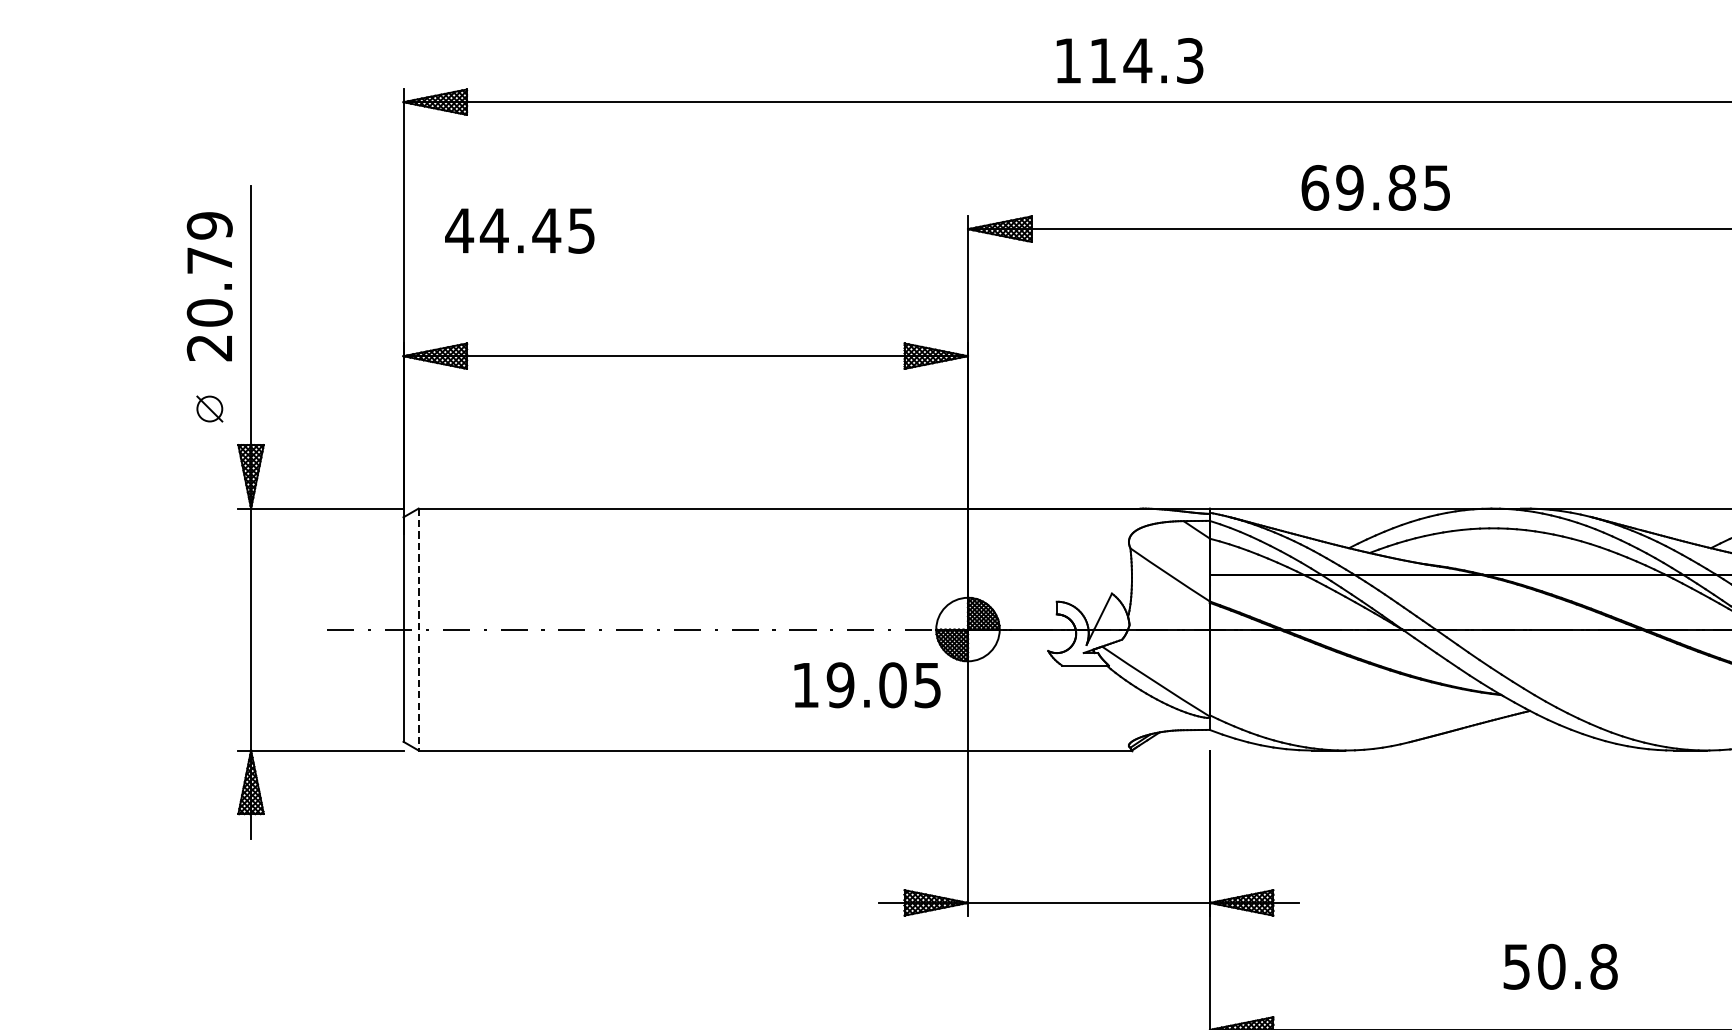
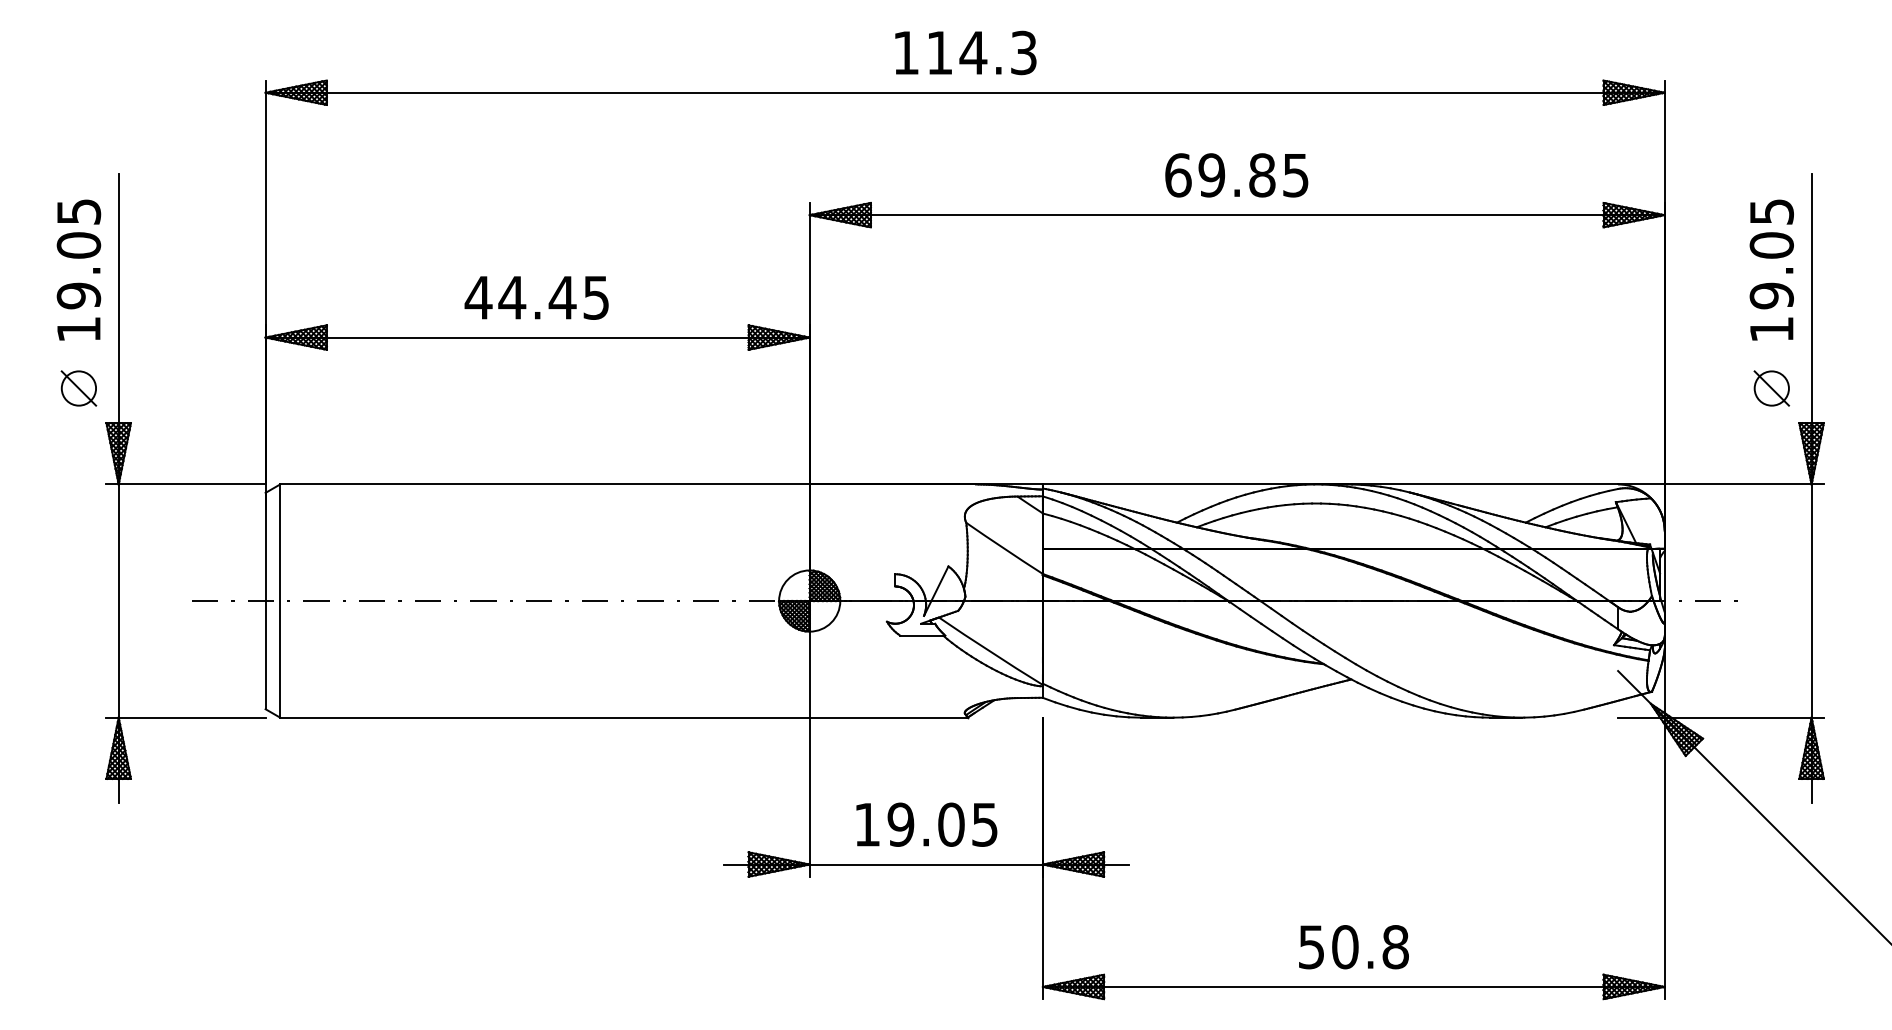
text: (1375, 188) -> (1236, 175), moved
text: (519, 230) -> (536, 297), moved
text: (209, 286) -> (78, 270), 20.79 -> 19.05
part: (209, 409) -> (78, 388), size x1.43
line: (418, 630) -> (280, 601), dashed -> solid
text: (867, 685) -> (926, 824), moved
text: (1560, 967) -> (1353, 947), moved

